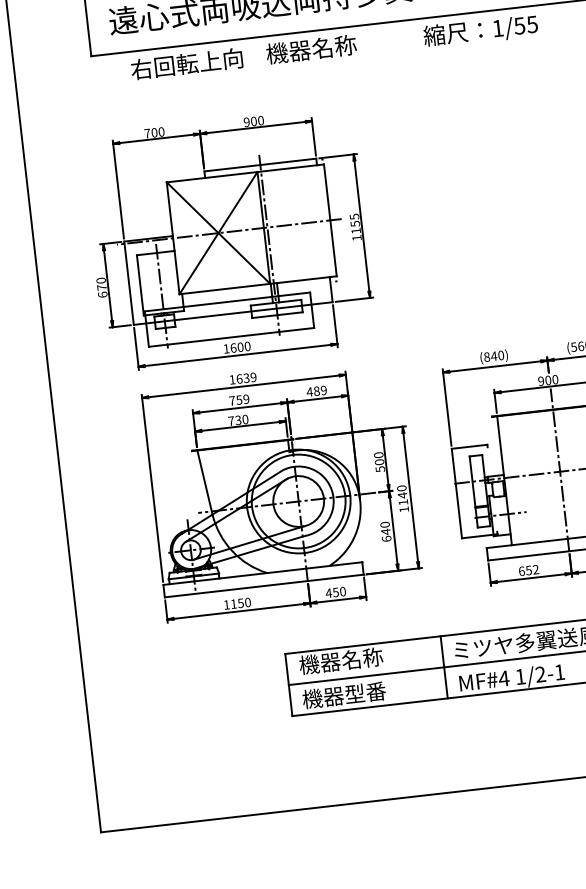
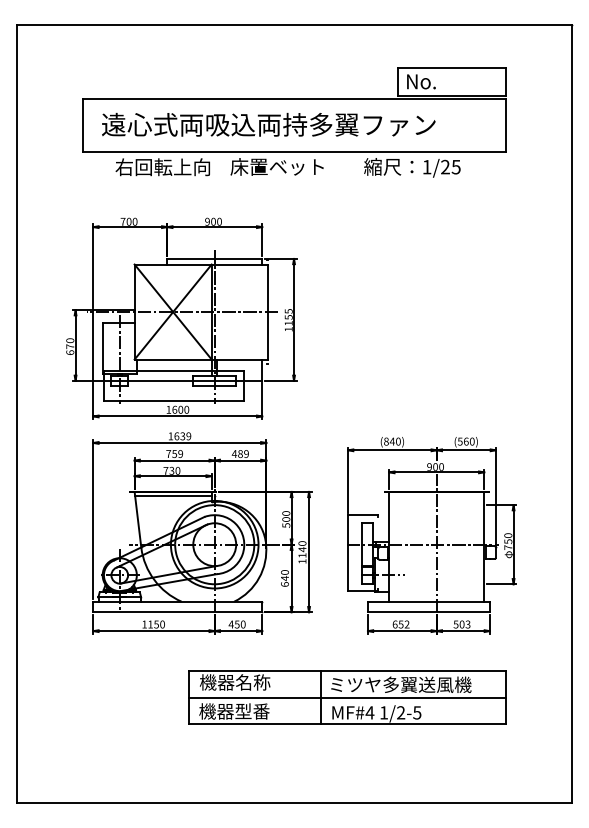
text: (518, 25) -> (444, 166), 1/55 -> 1/25
text: (320, 47) -> (276, 166), 機器名称 -> 床置ベット
line: (243, 450) -> (173, 496), added
text: (559, 671) -> (417, 712), 1/2-1 -> 1/2-5

